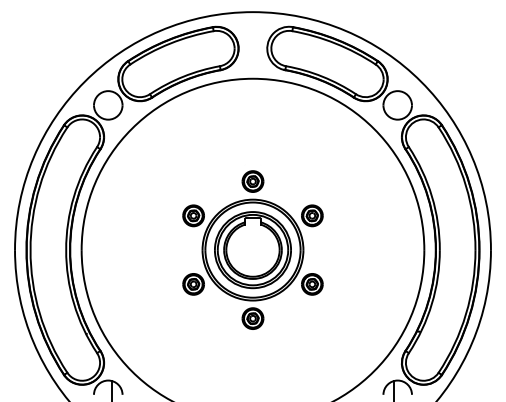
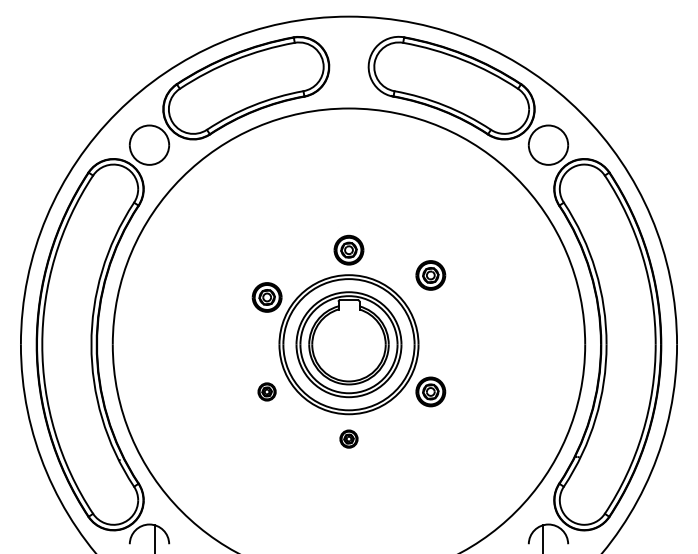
part: (312, 215) -> (430, 275), moved
part: (193, 284) -> (266, 391), size x0.6
part: (252, 318) -> (348, 438), size x0.6

